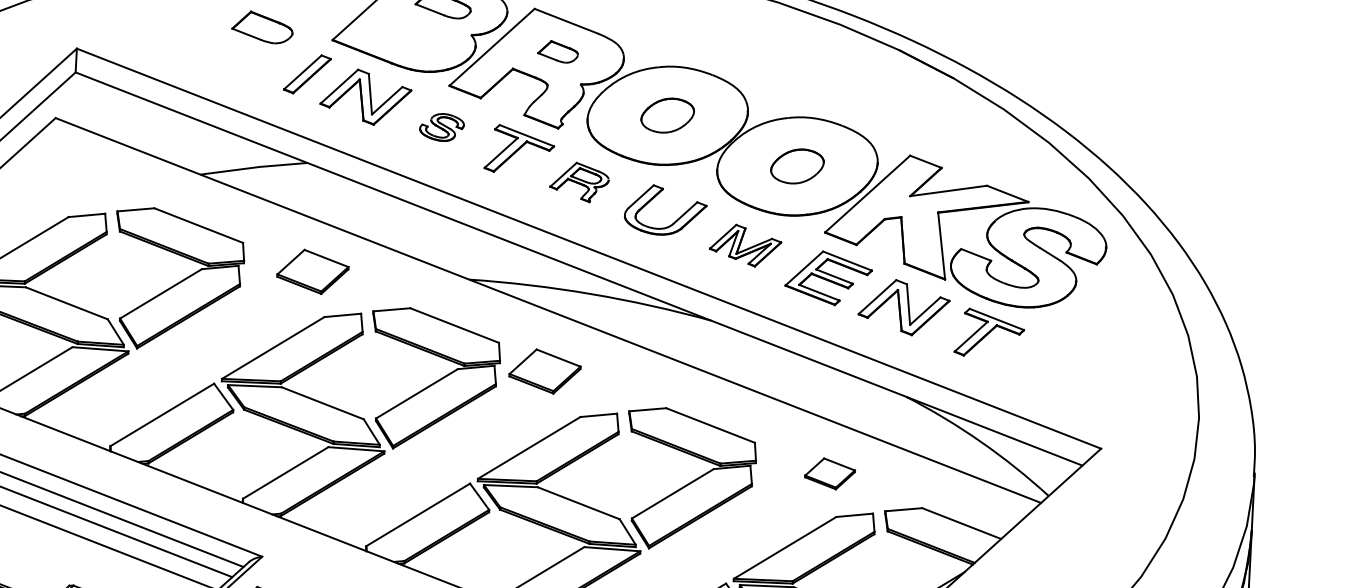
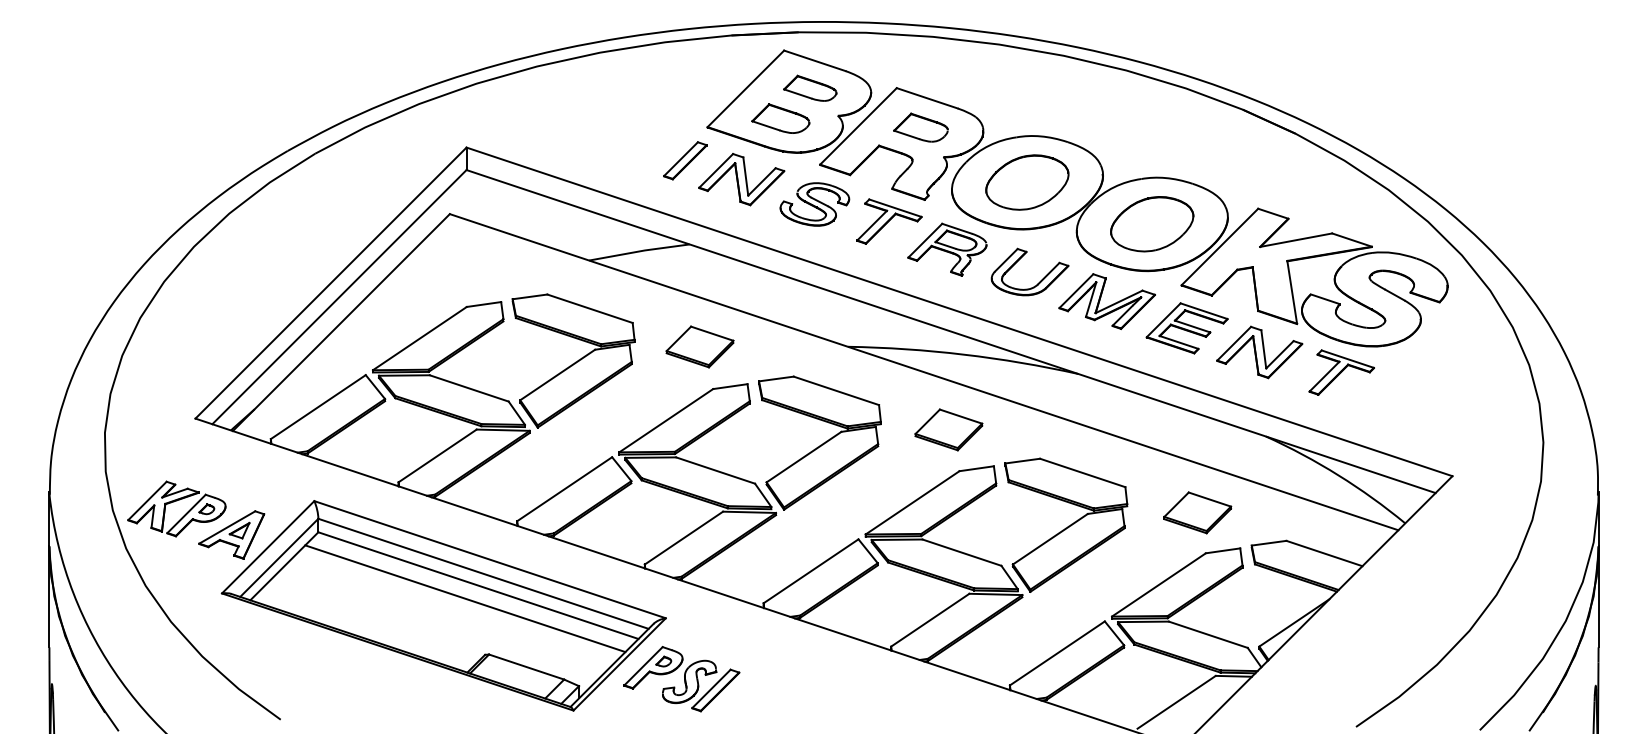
part: (262, 27) -> (780, 118), moved
part: (557, 51) -> (920, 127), size x1.43
part: (667, 115) -> (1027, 182), size x1.67
part: (441, 127) -> (814, 204), size x1.67
part: (797, 166) -> (1152, 224), size x1.67
part: (579, 182) -> (947, 249), size x1.43
part: (744, 245) -> (1106, 301), size x1.43
part: (544, 371) -> (948, 429), moved
part: (829, 473) -> (1197, 512), size x1.43

